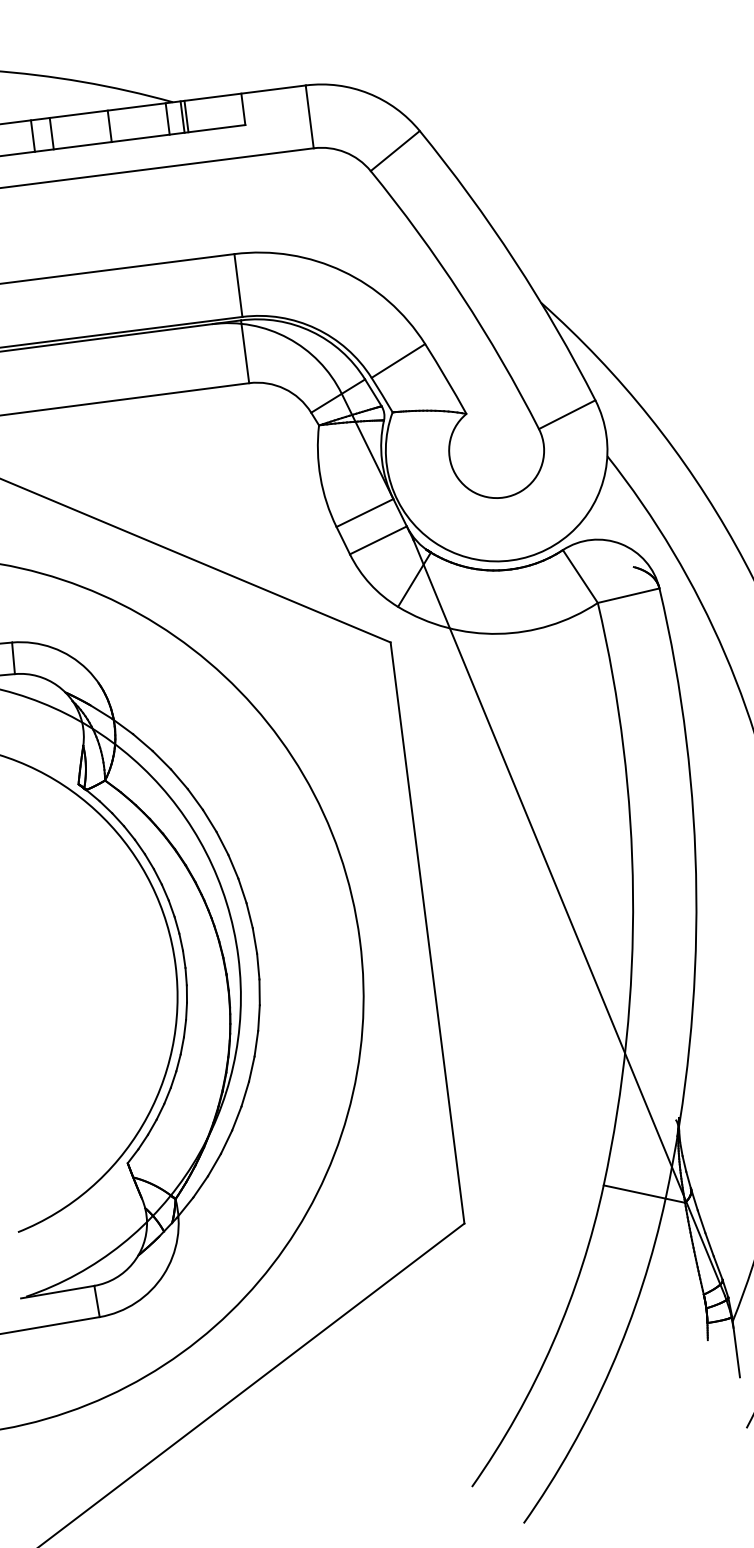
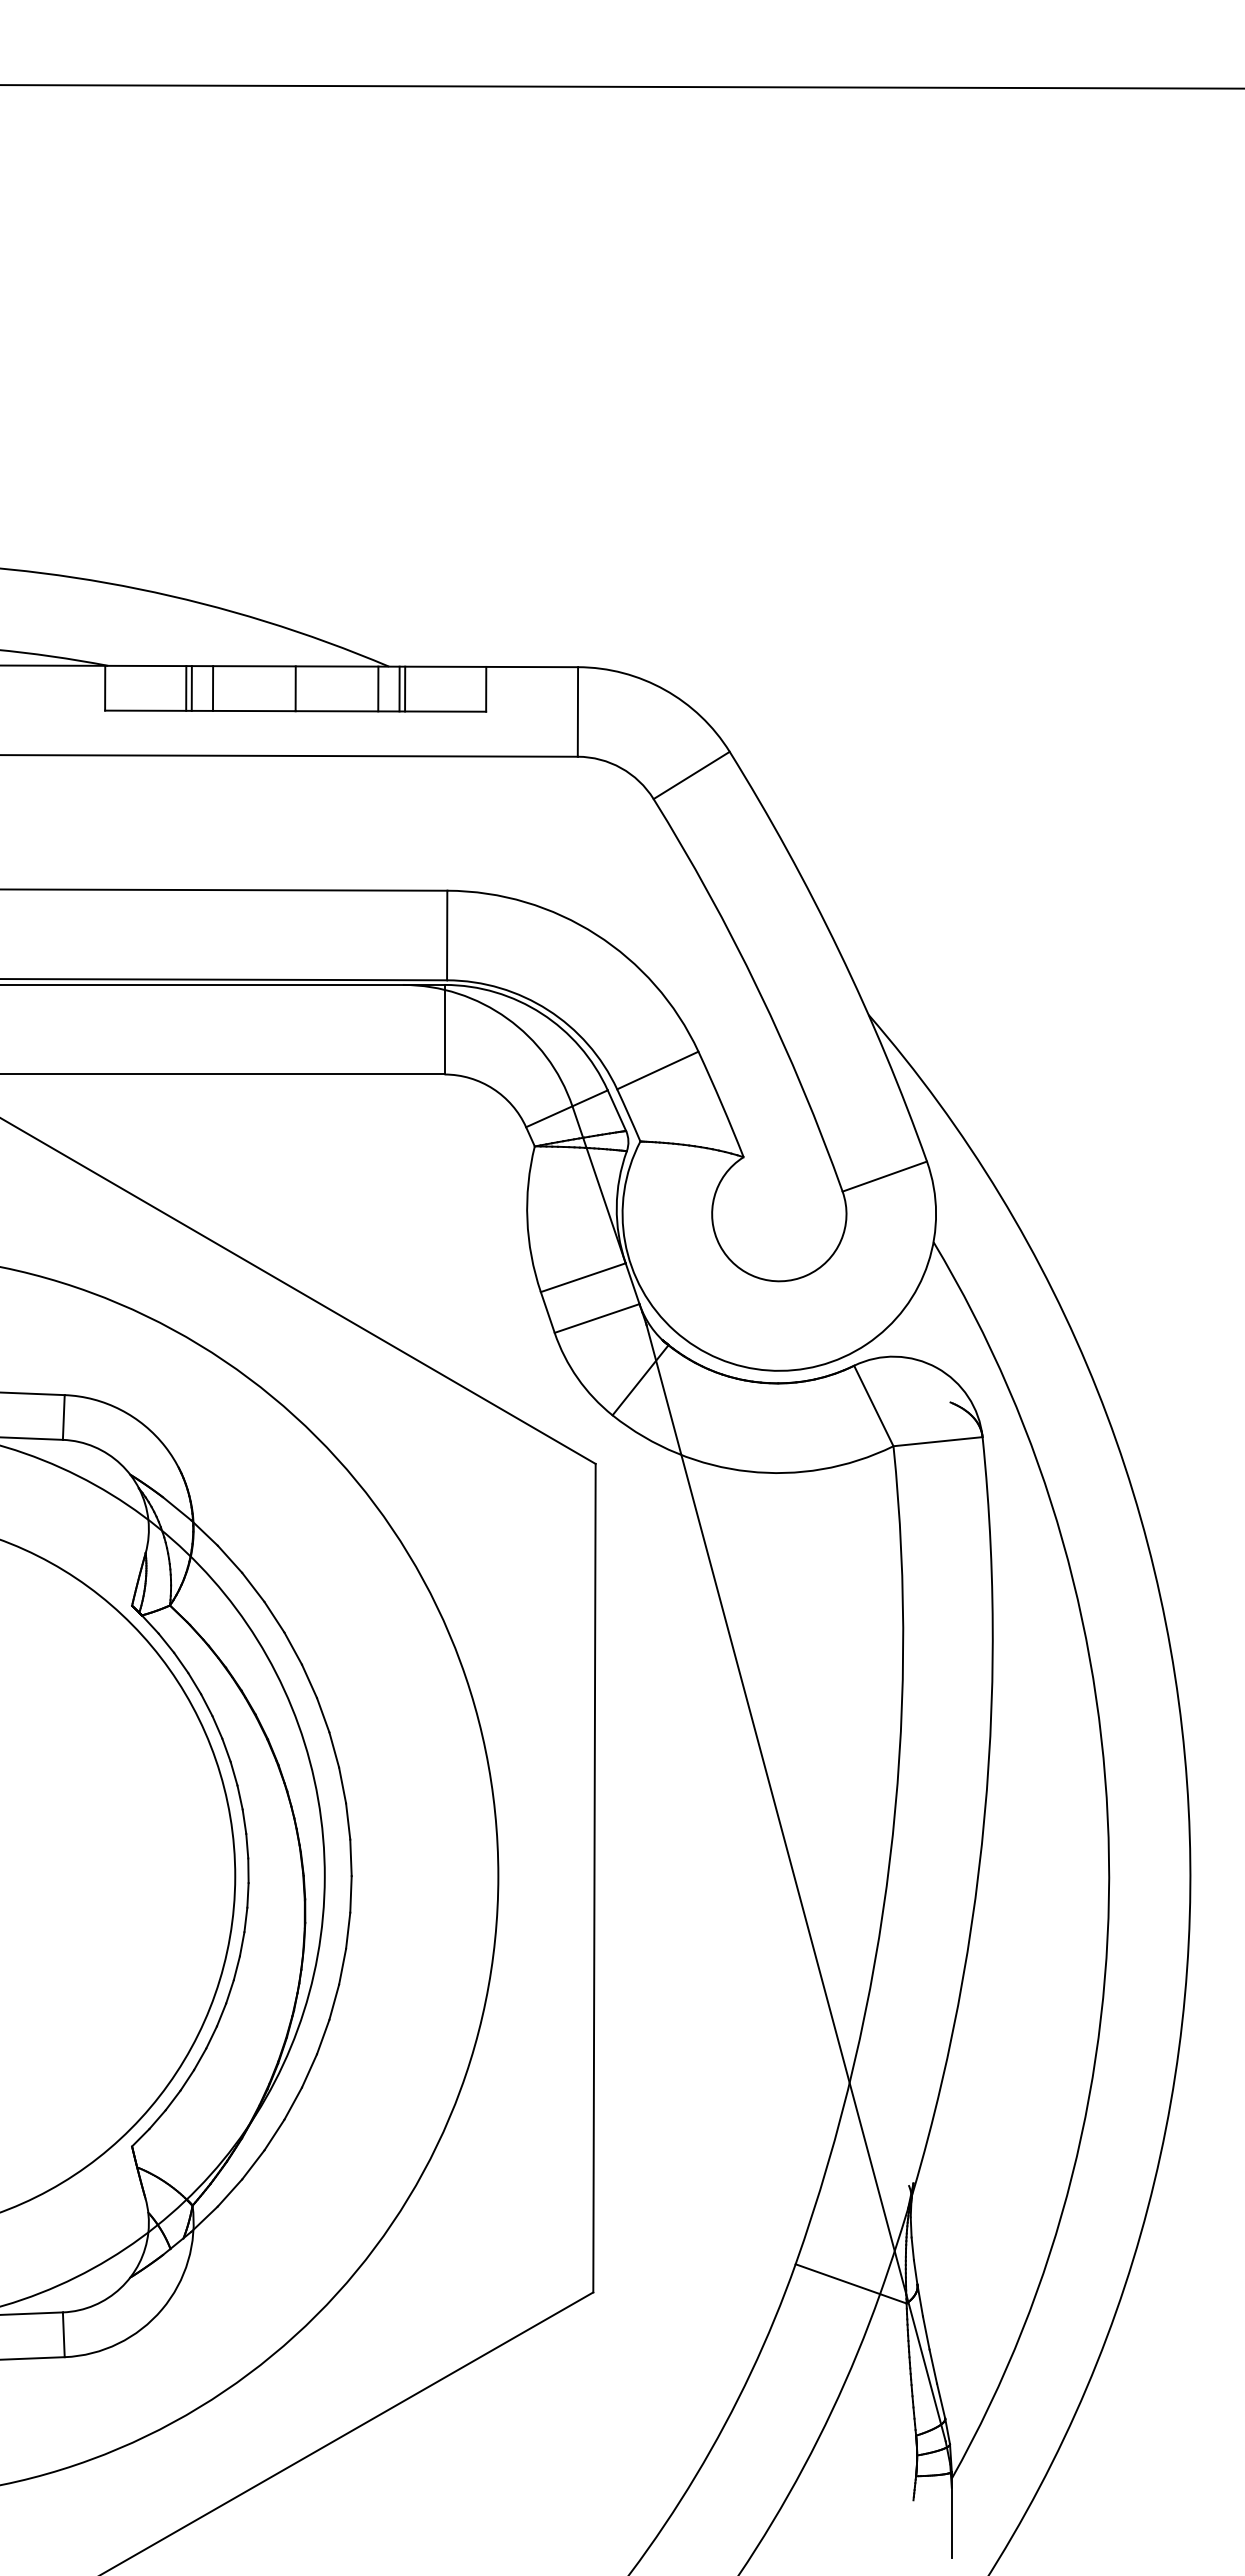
line: (36, 135) -> (191, 688), added

